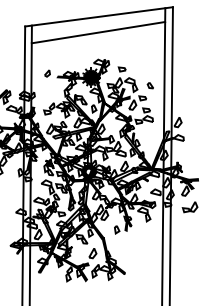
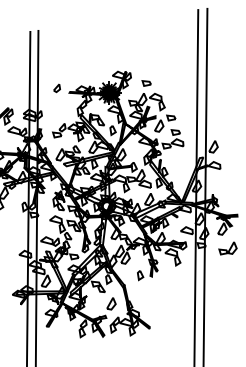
line: (98, 16) -> (118, 19), removed
line: (98, 32) -> (118, 39), removed
part: (149, 85) -> (179, 102), removed

